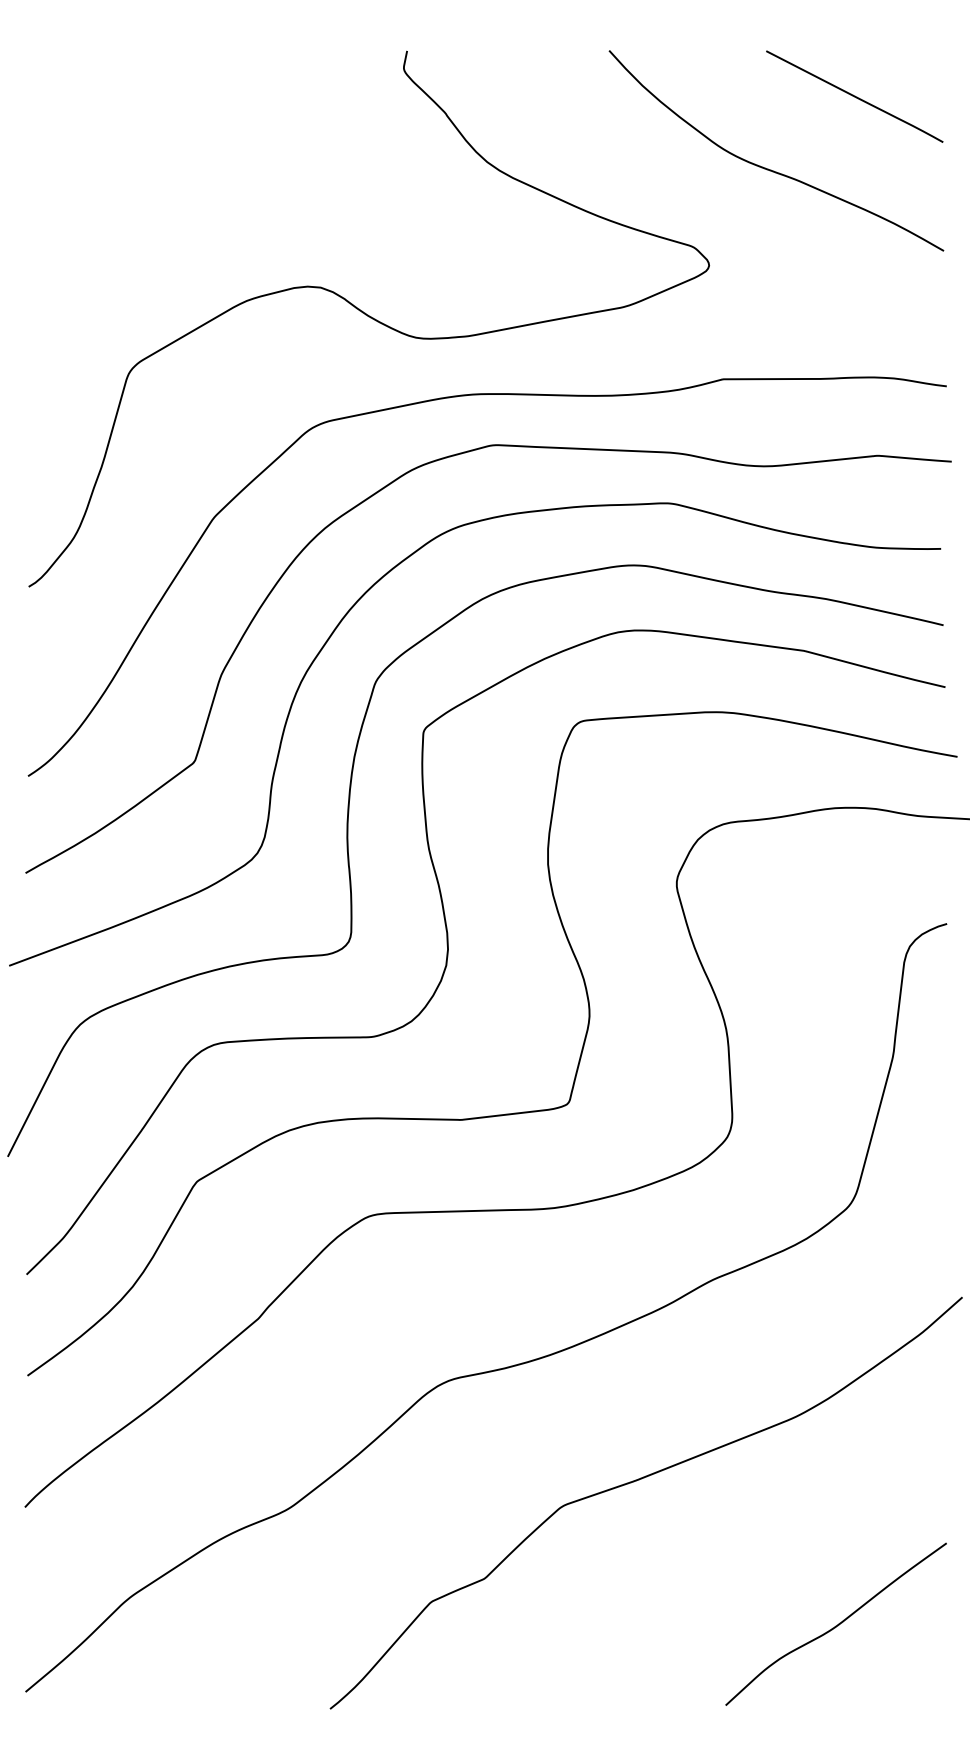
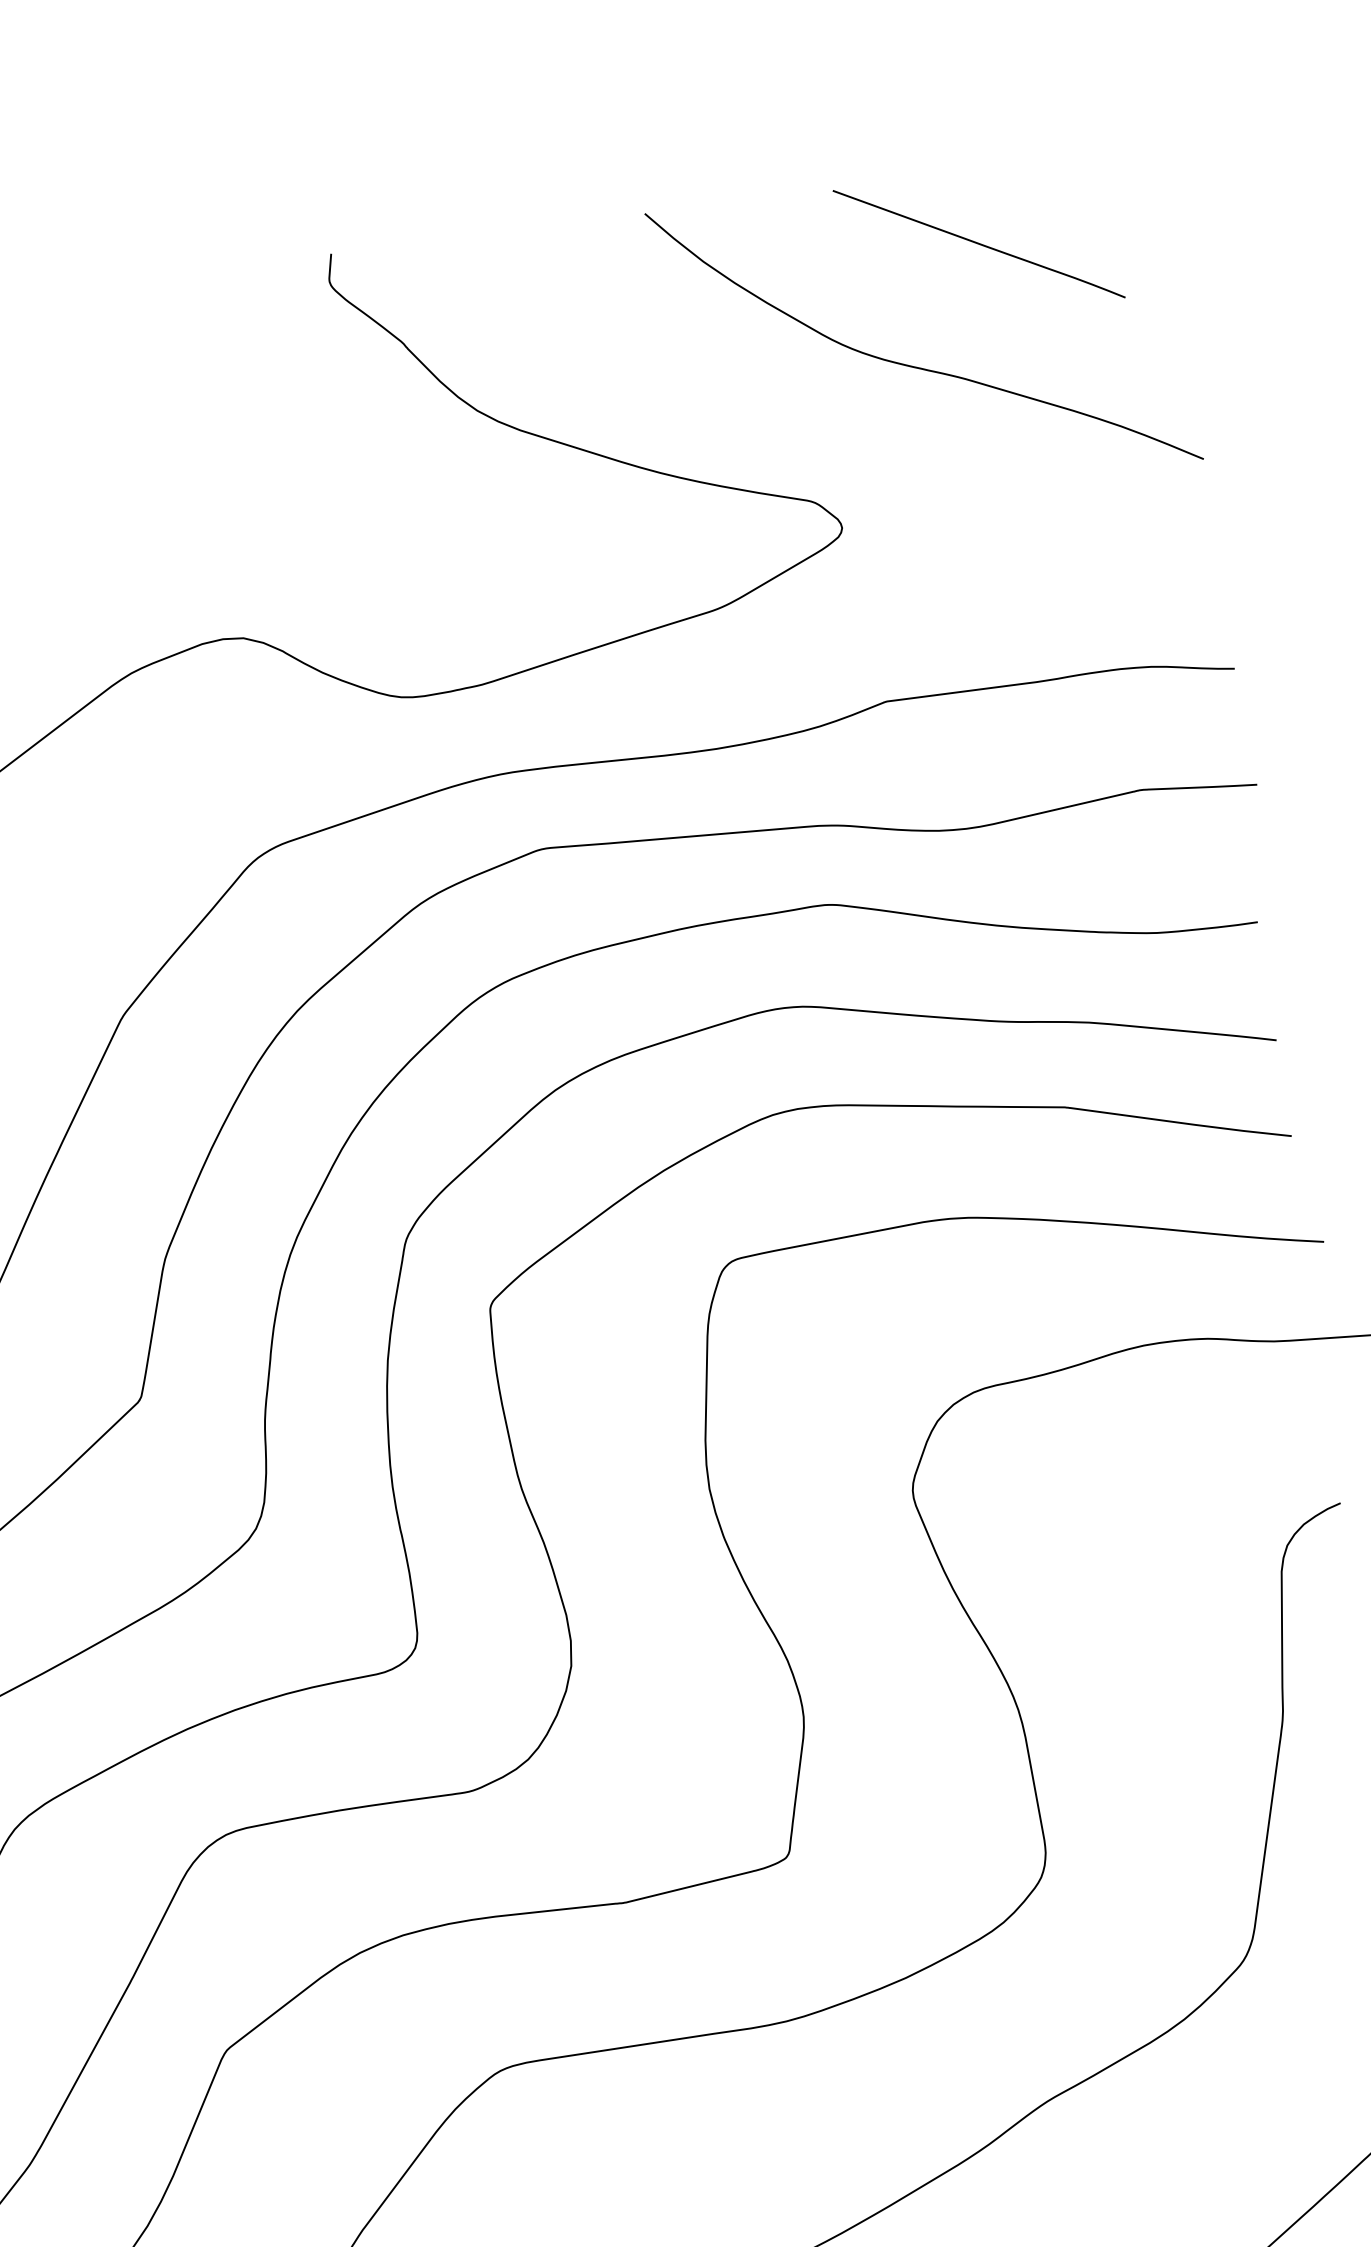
line: (854, 96) -> (978, 243), moved

